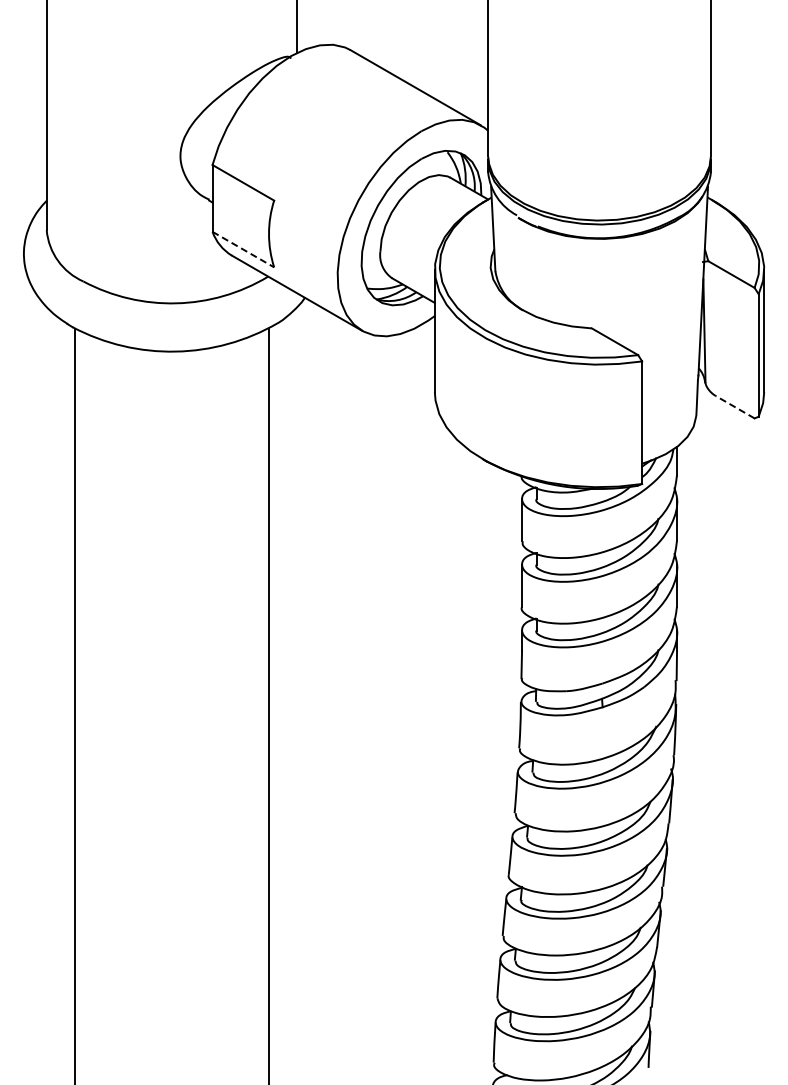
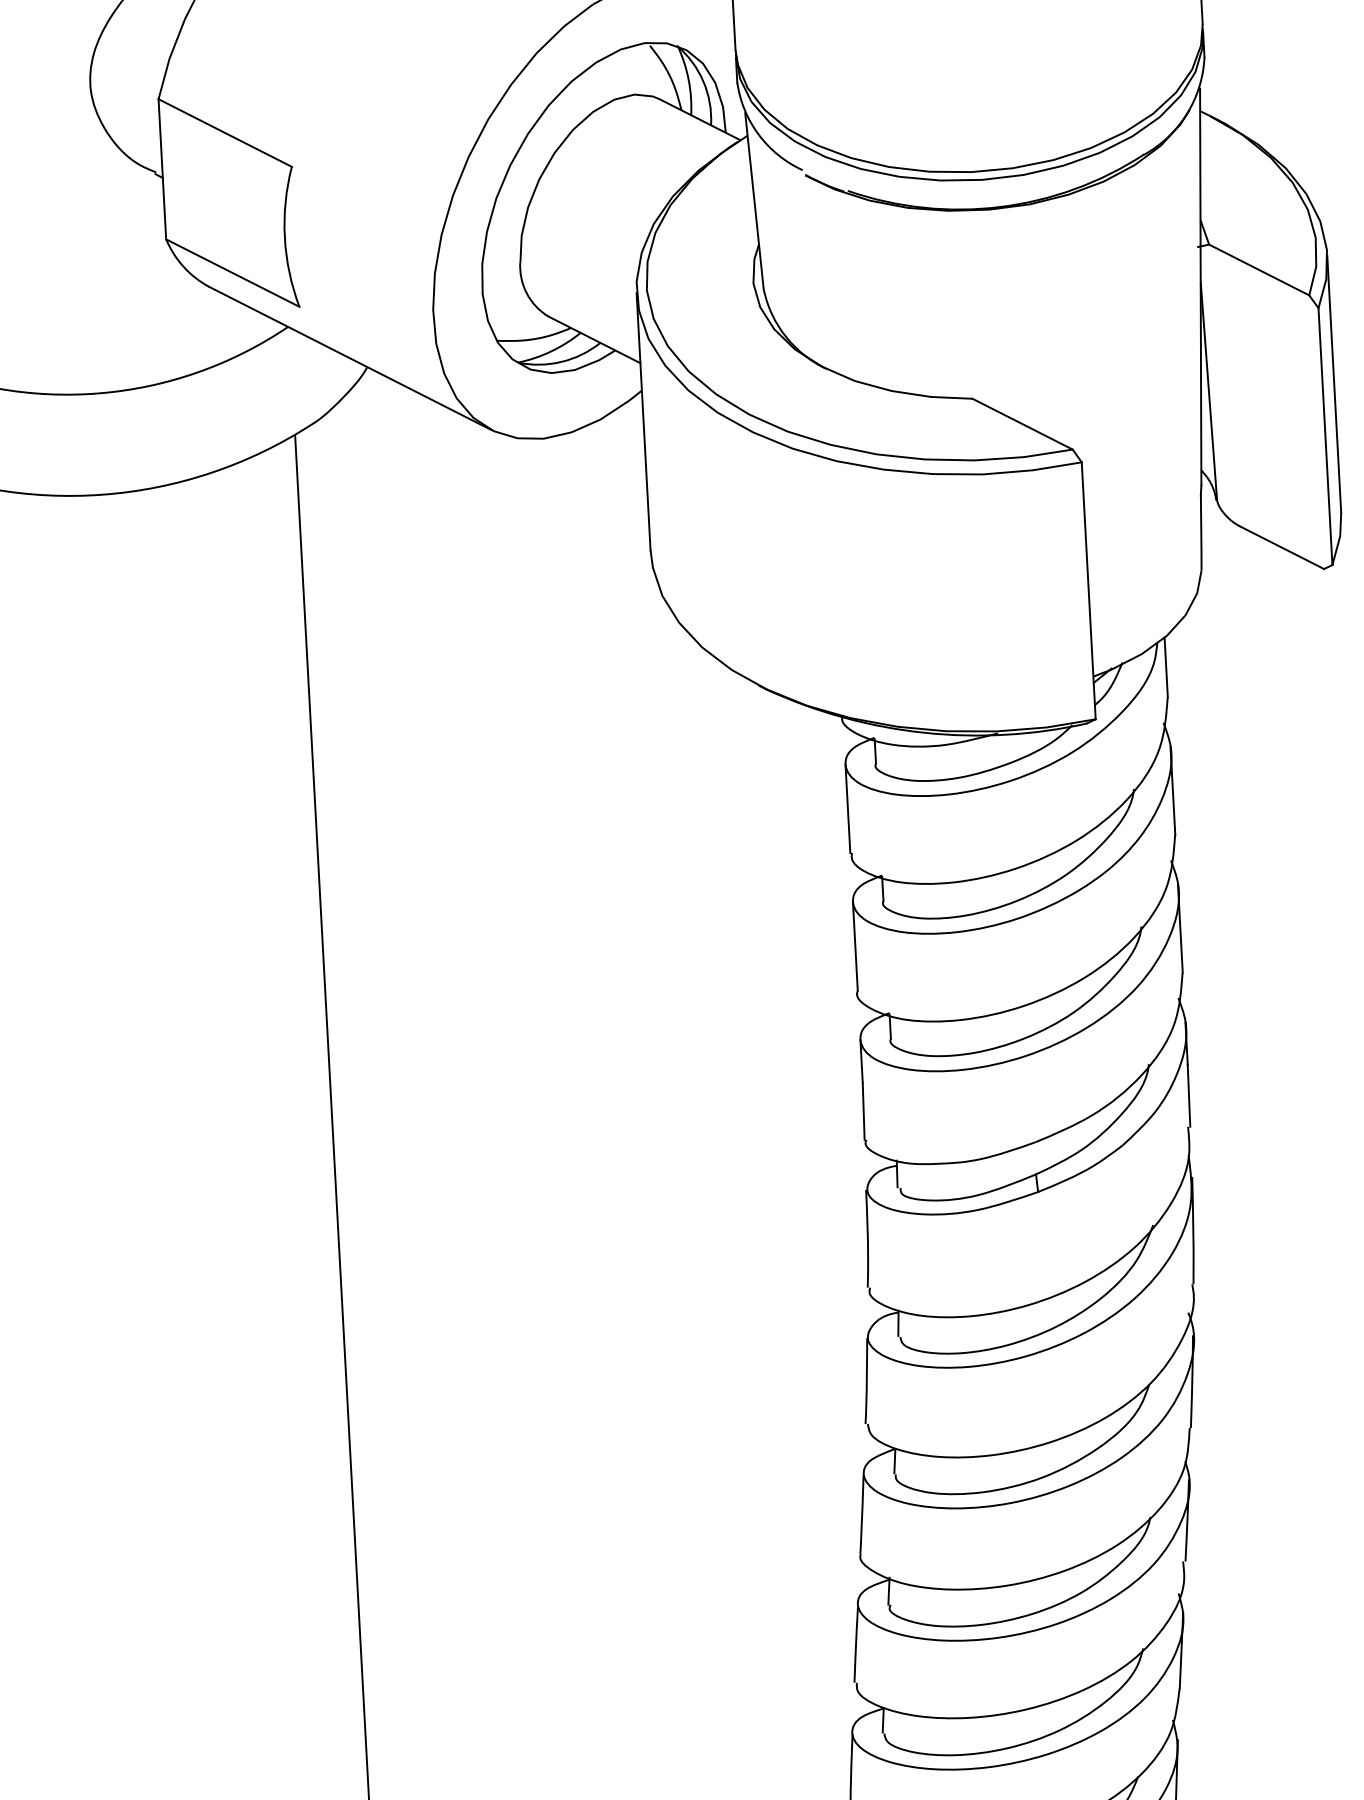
line: (243, 249) -> (233, 272), dashed -> solid
line: (734, 406) -> (1280, 546), dashed -> solid

